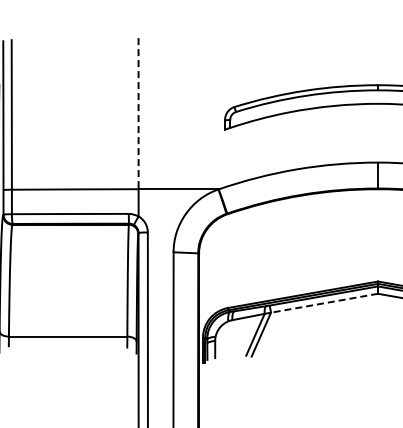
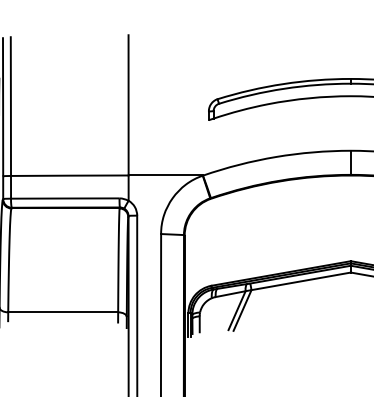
line: (138, 113) -> (128, 105), dashed -> solid
line: (324, 303) -> (301, 281), dashed -> solid

